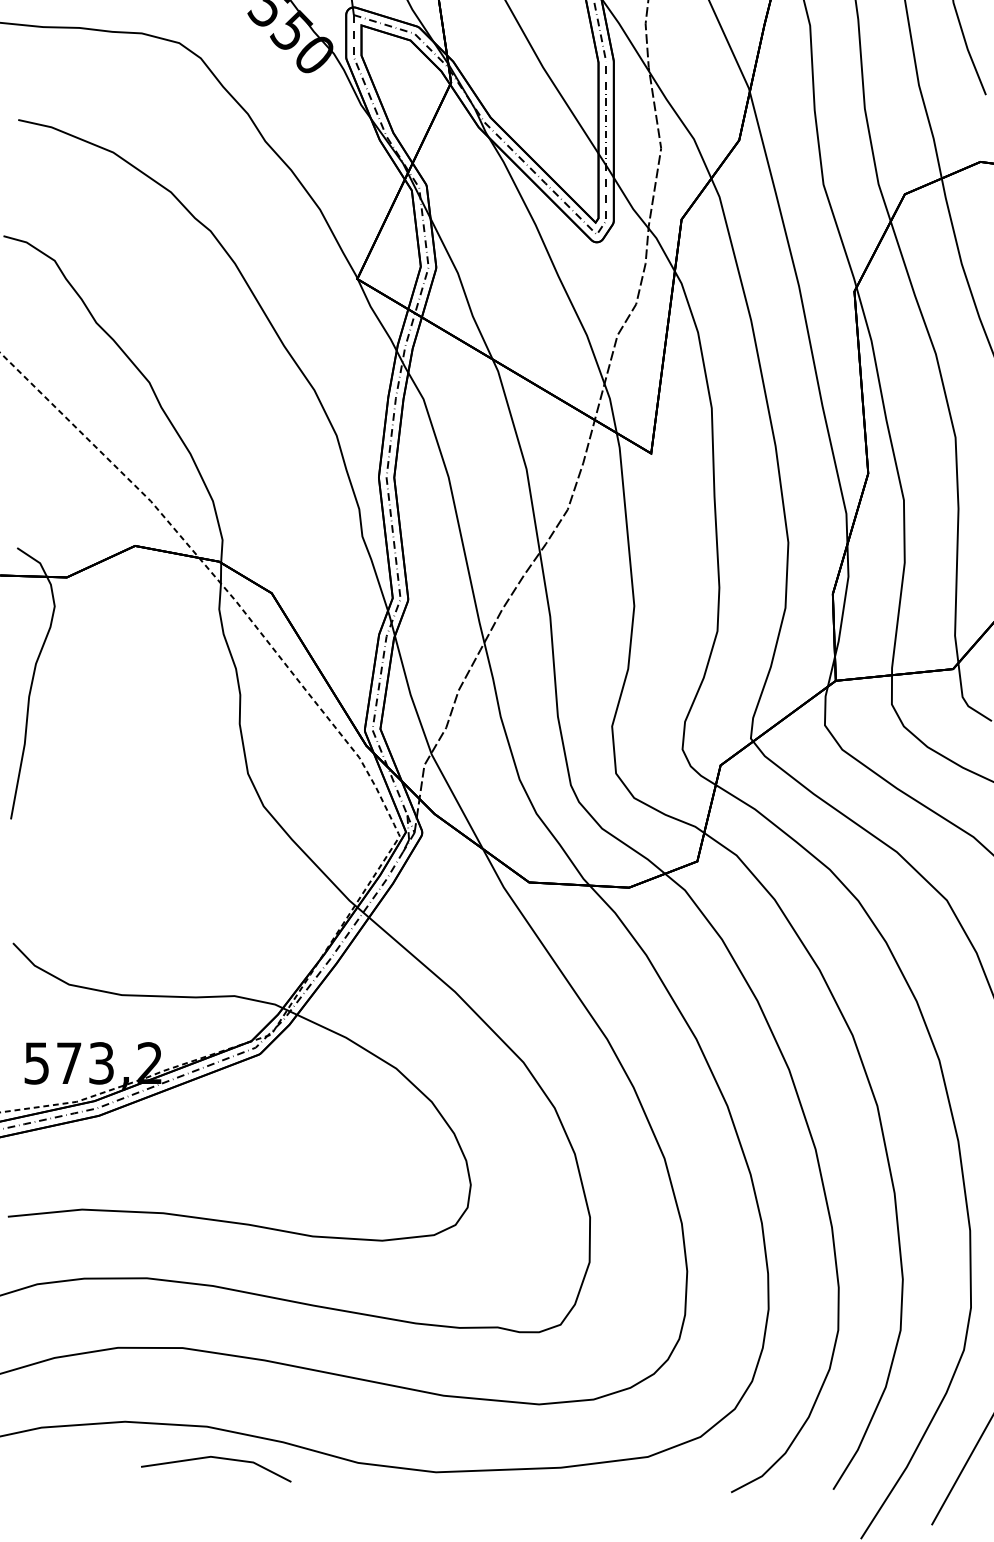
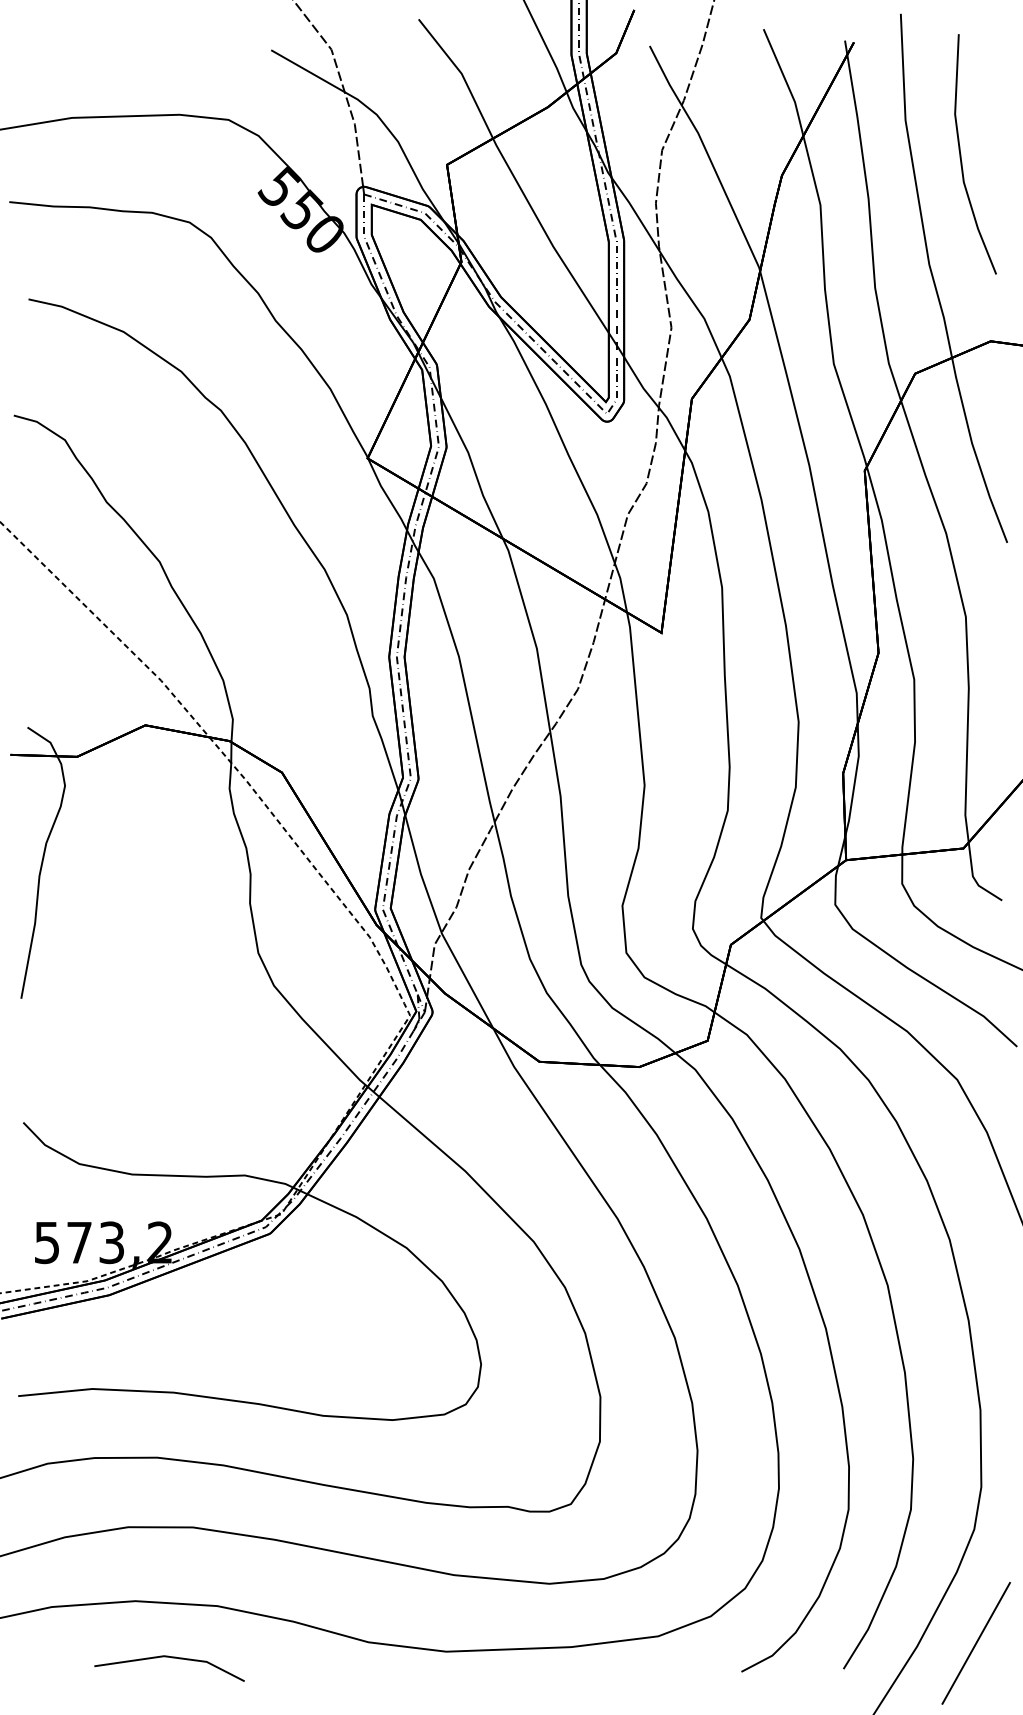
line: (218, 1459) -> (171, 1658), moved

